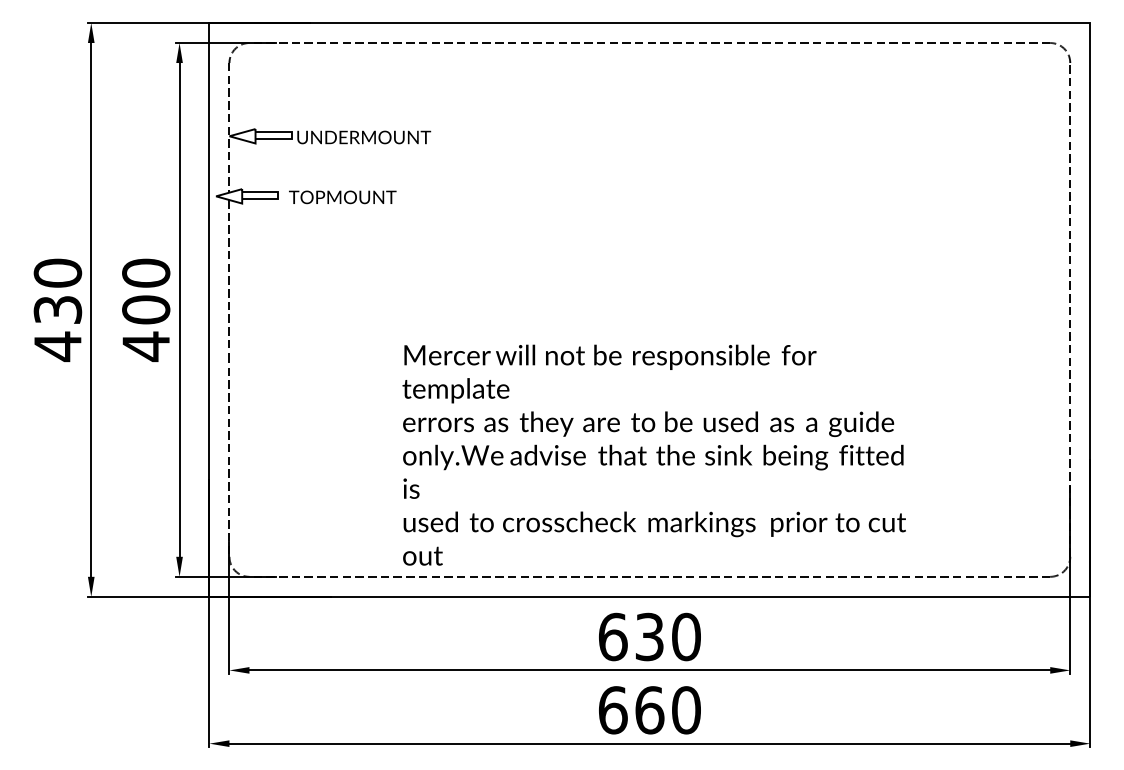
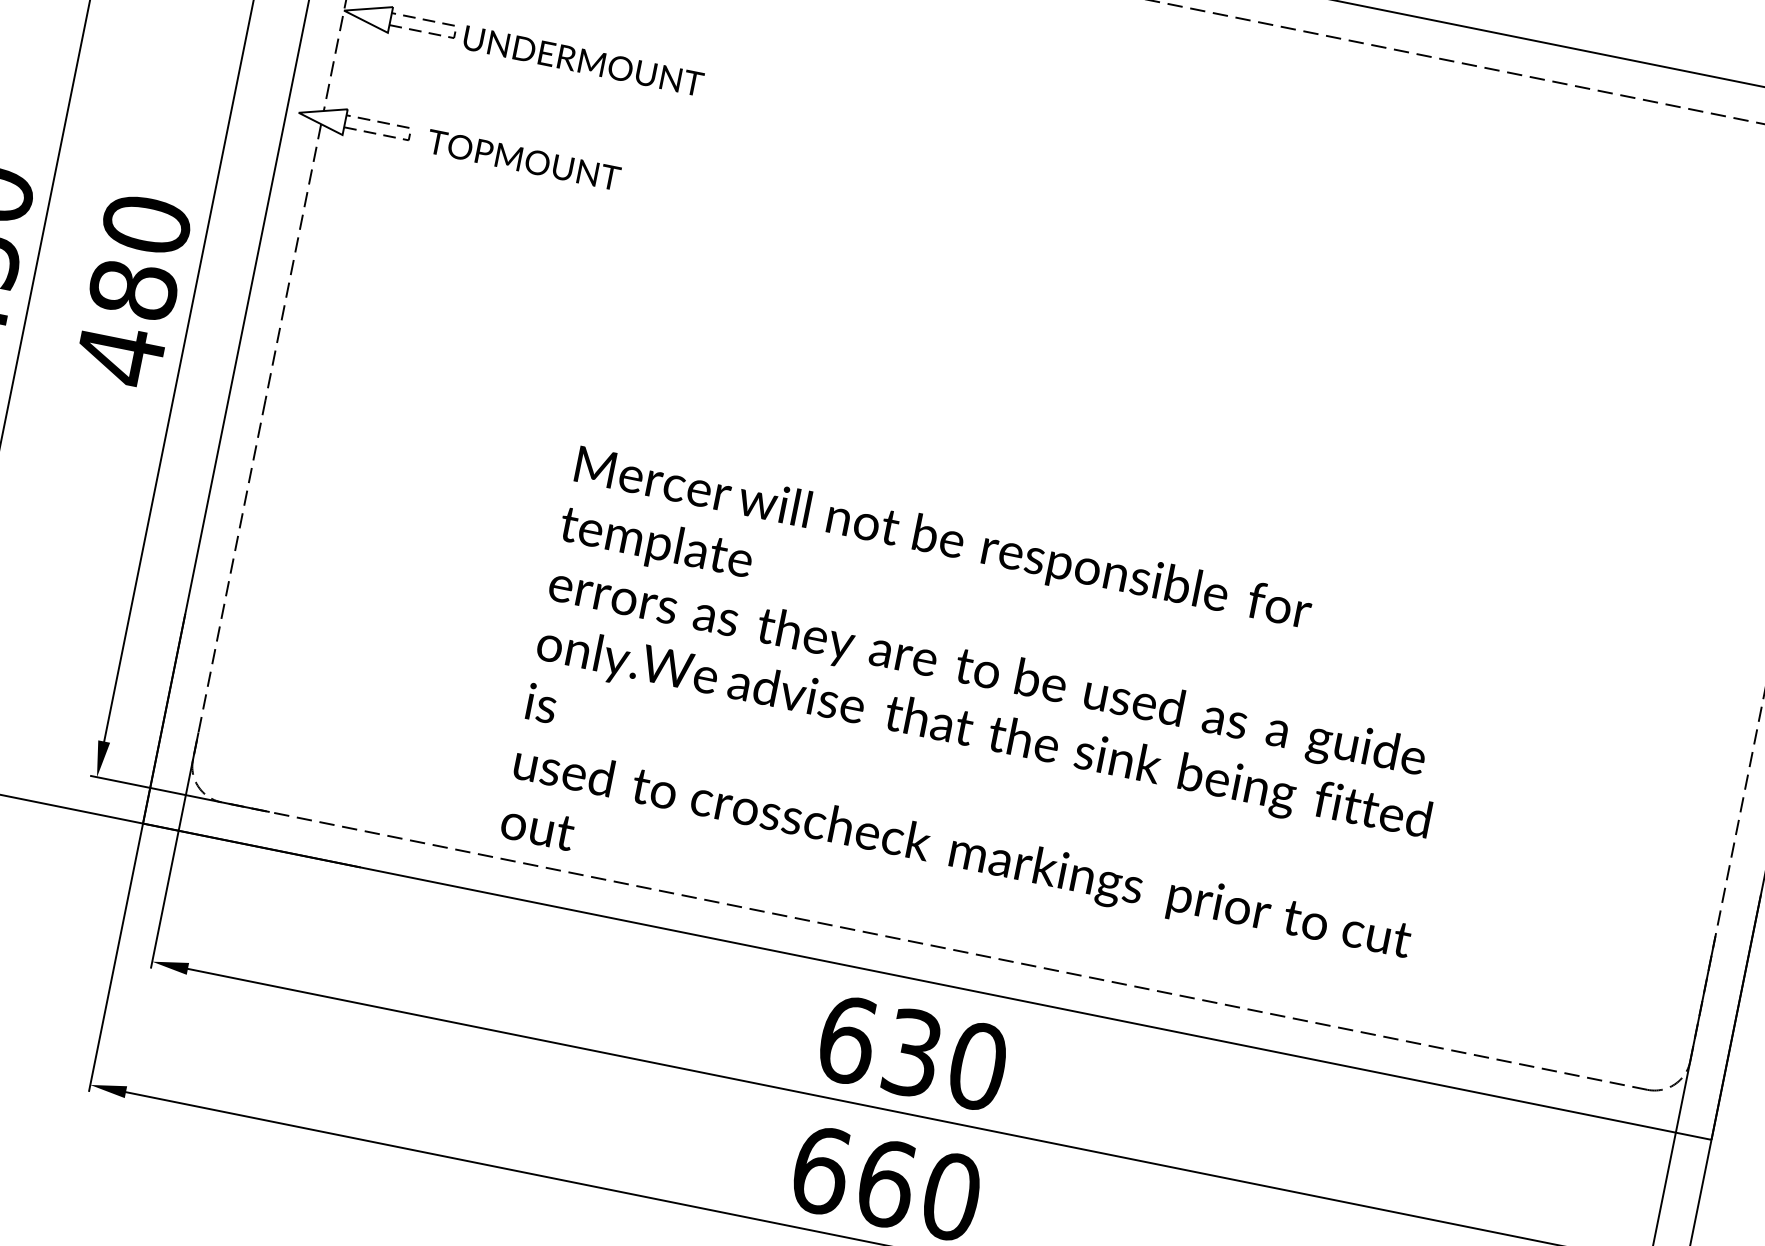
line: (291, 135) -> (454, 31), solid -> dashed
line: (278, 195) -> (410, 133), solid -> dashed
text: (146, 309) -> (134, 289), 400 -> 480

